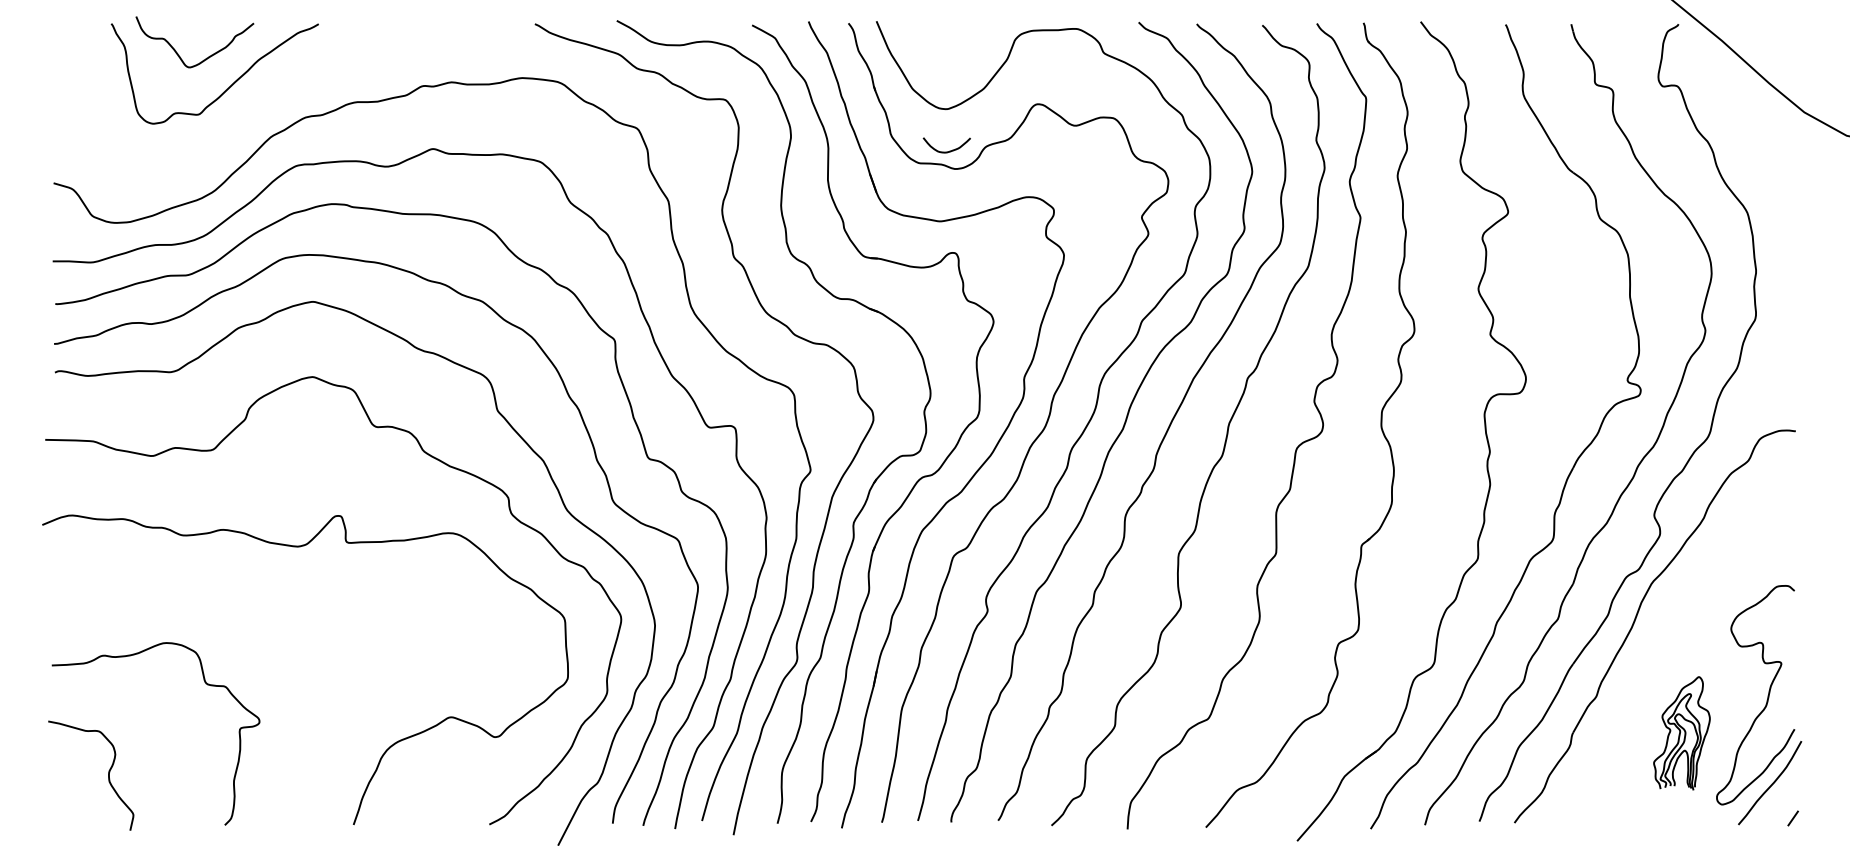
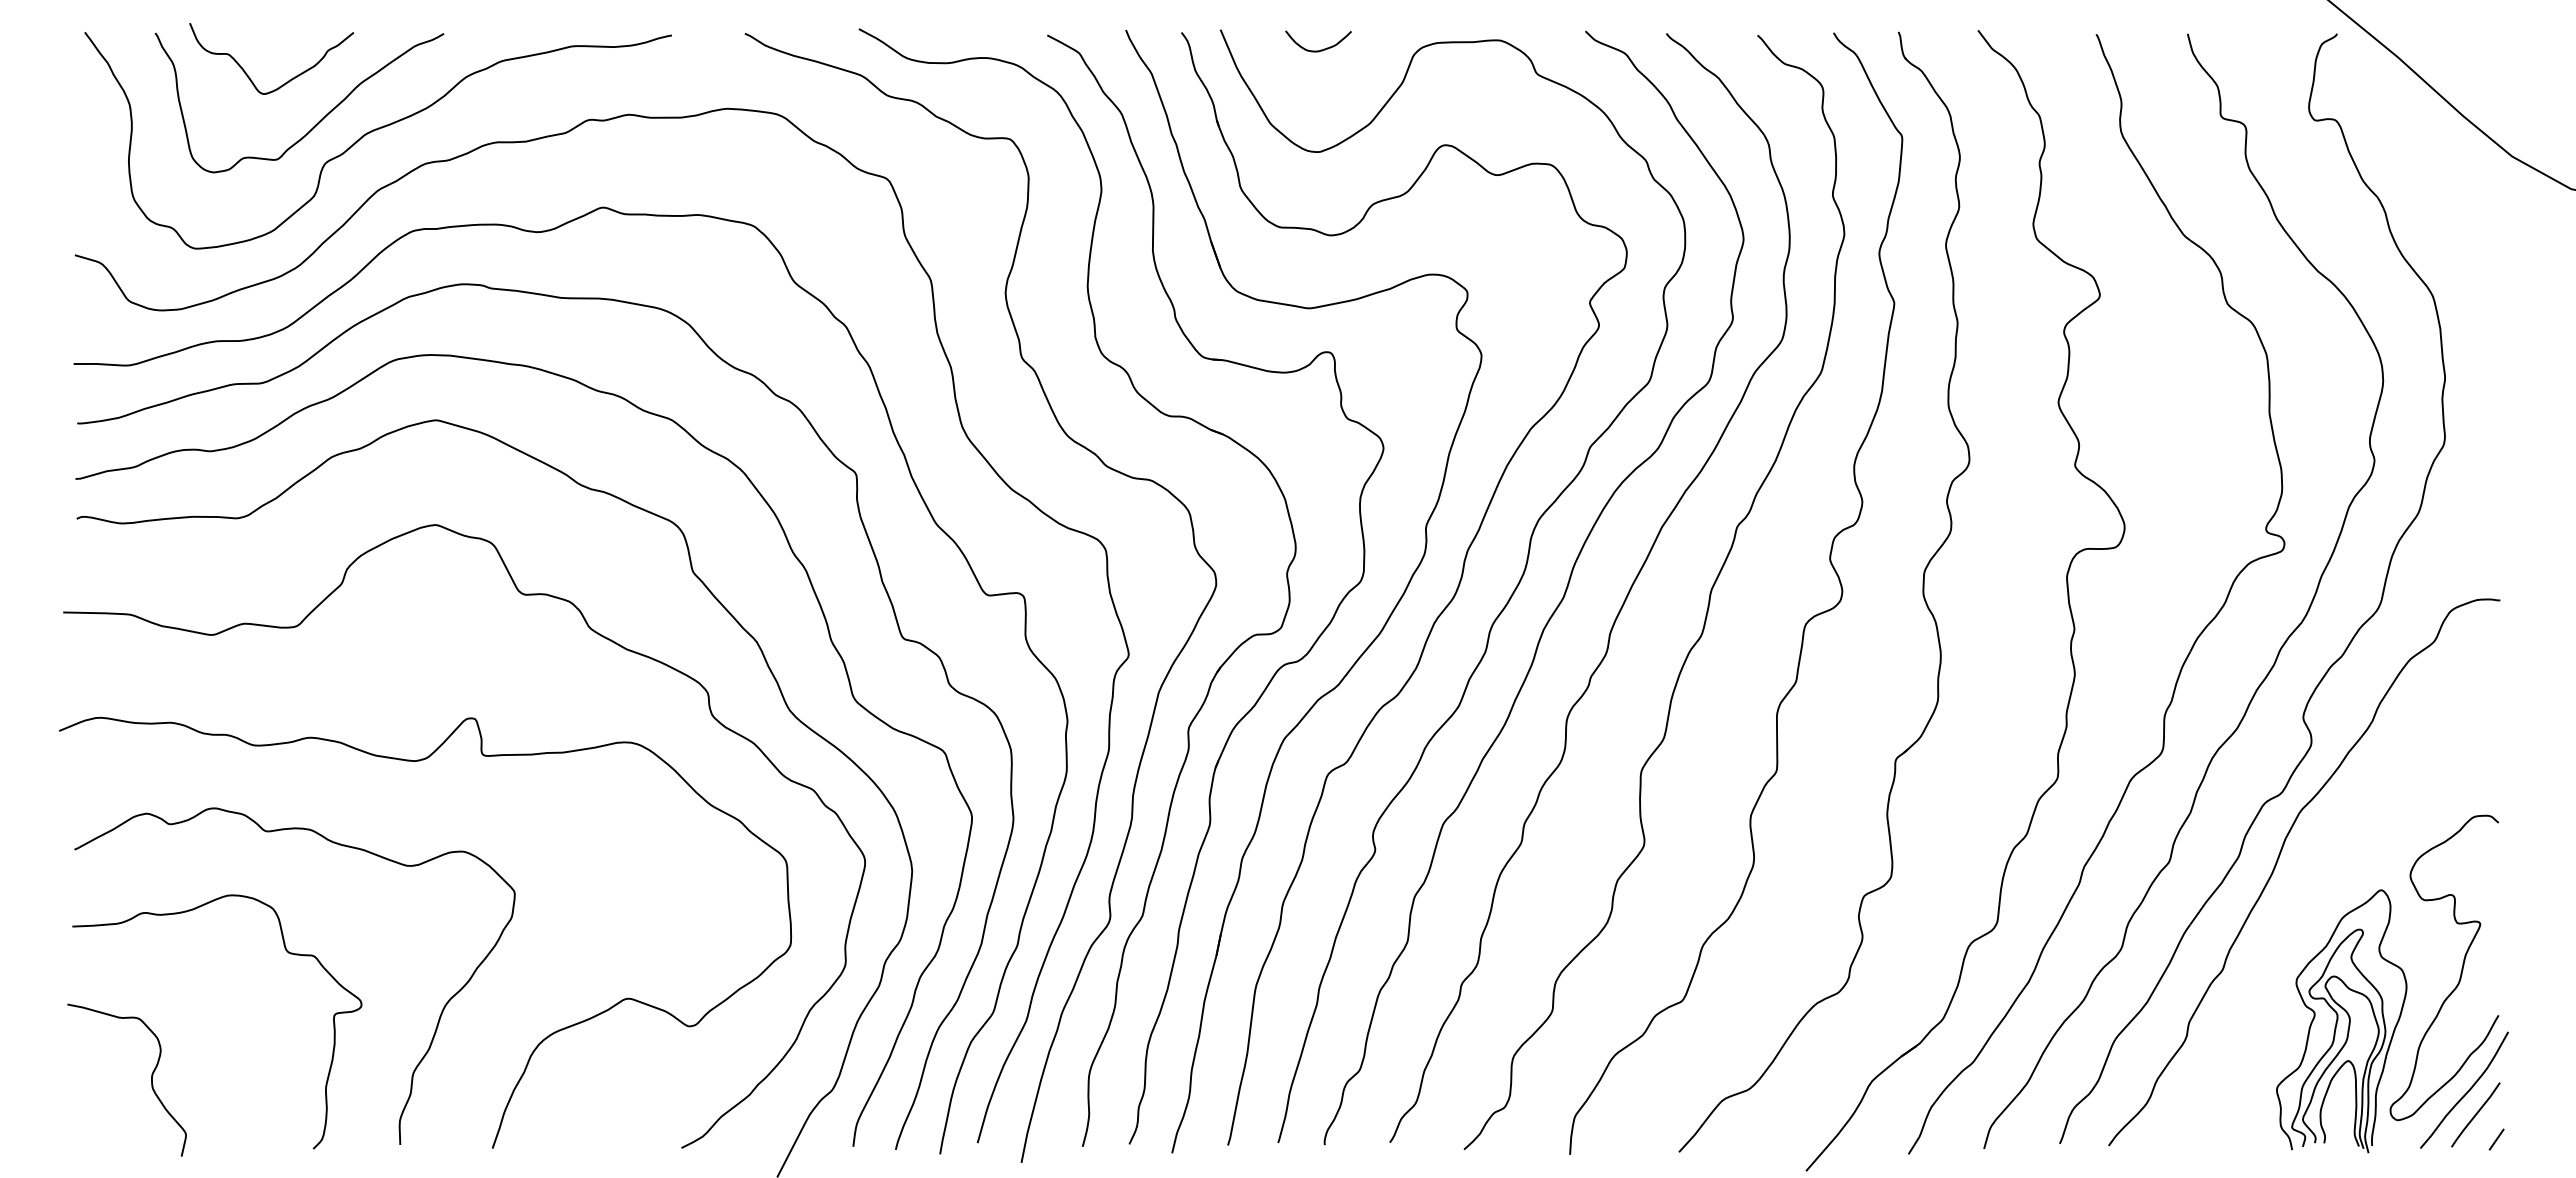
curve: (267, 95) -> (372, 132), added
curve: (948, 151) -> (1320, 49), moved
curve: (241, 606) -> (336, 844), added
part: (1681, 733) -> (2341, 1021), size x1.67
line: (1777, 800) -> (2475, 1114), added

